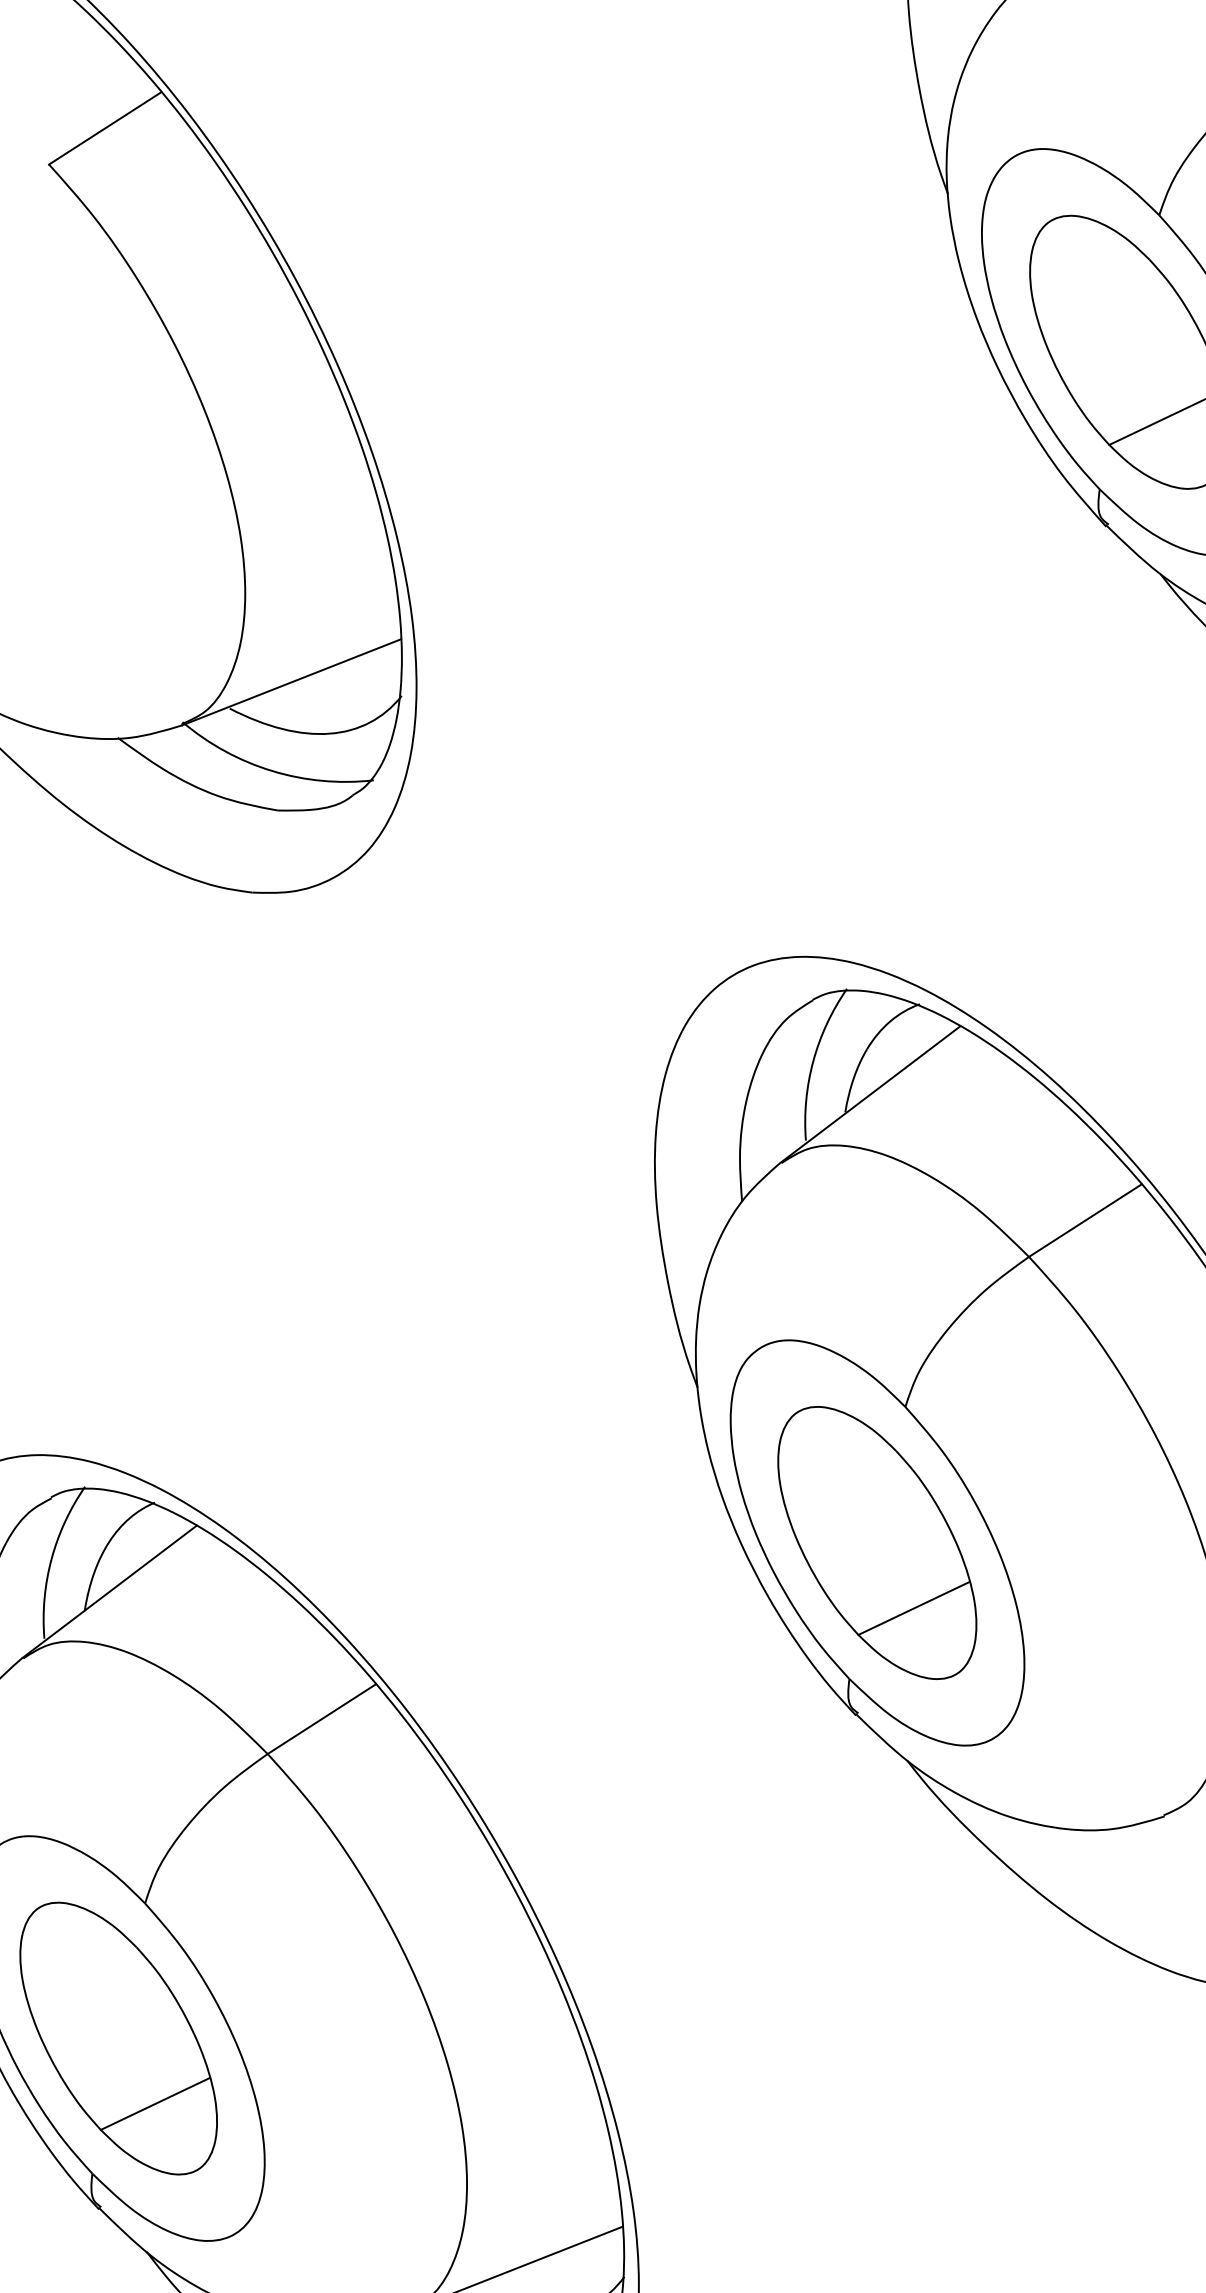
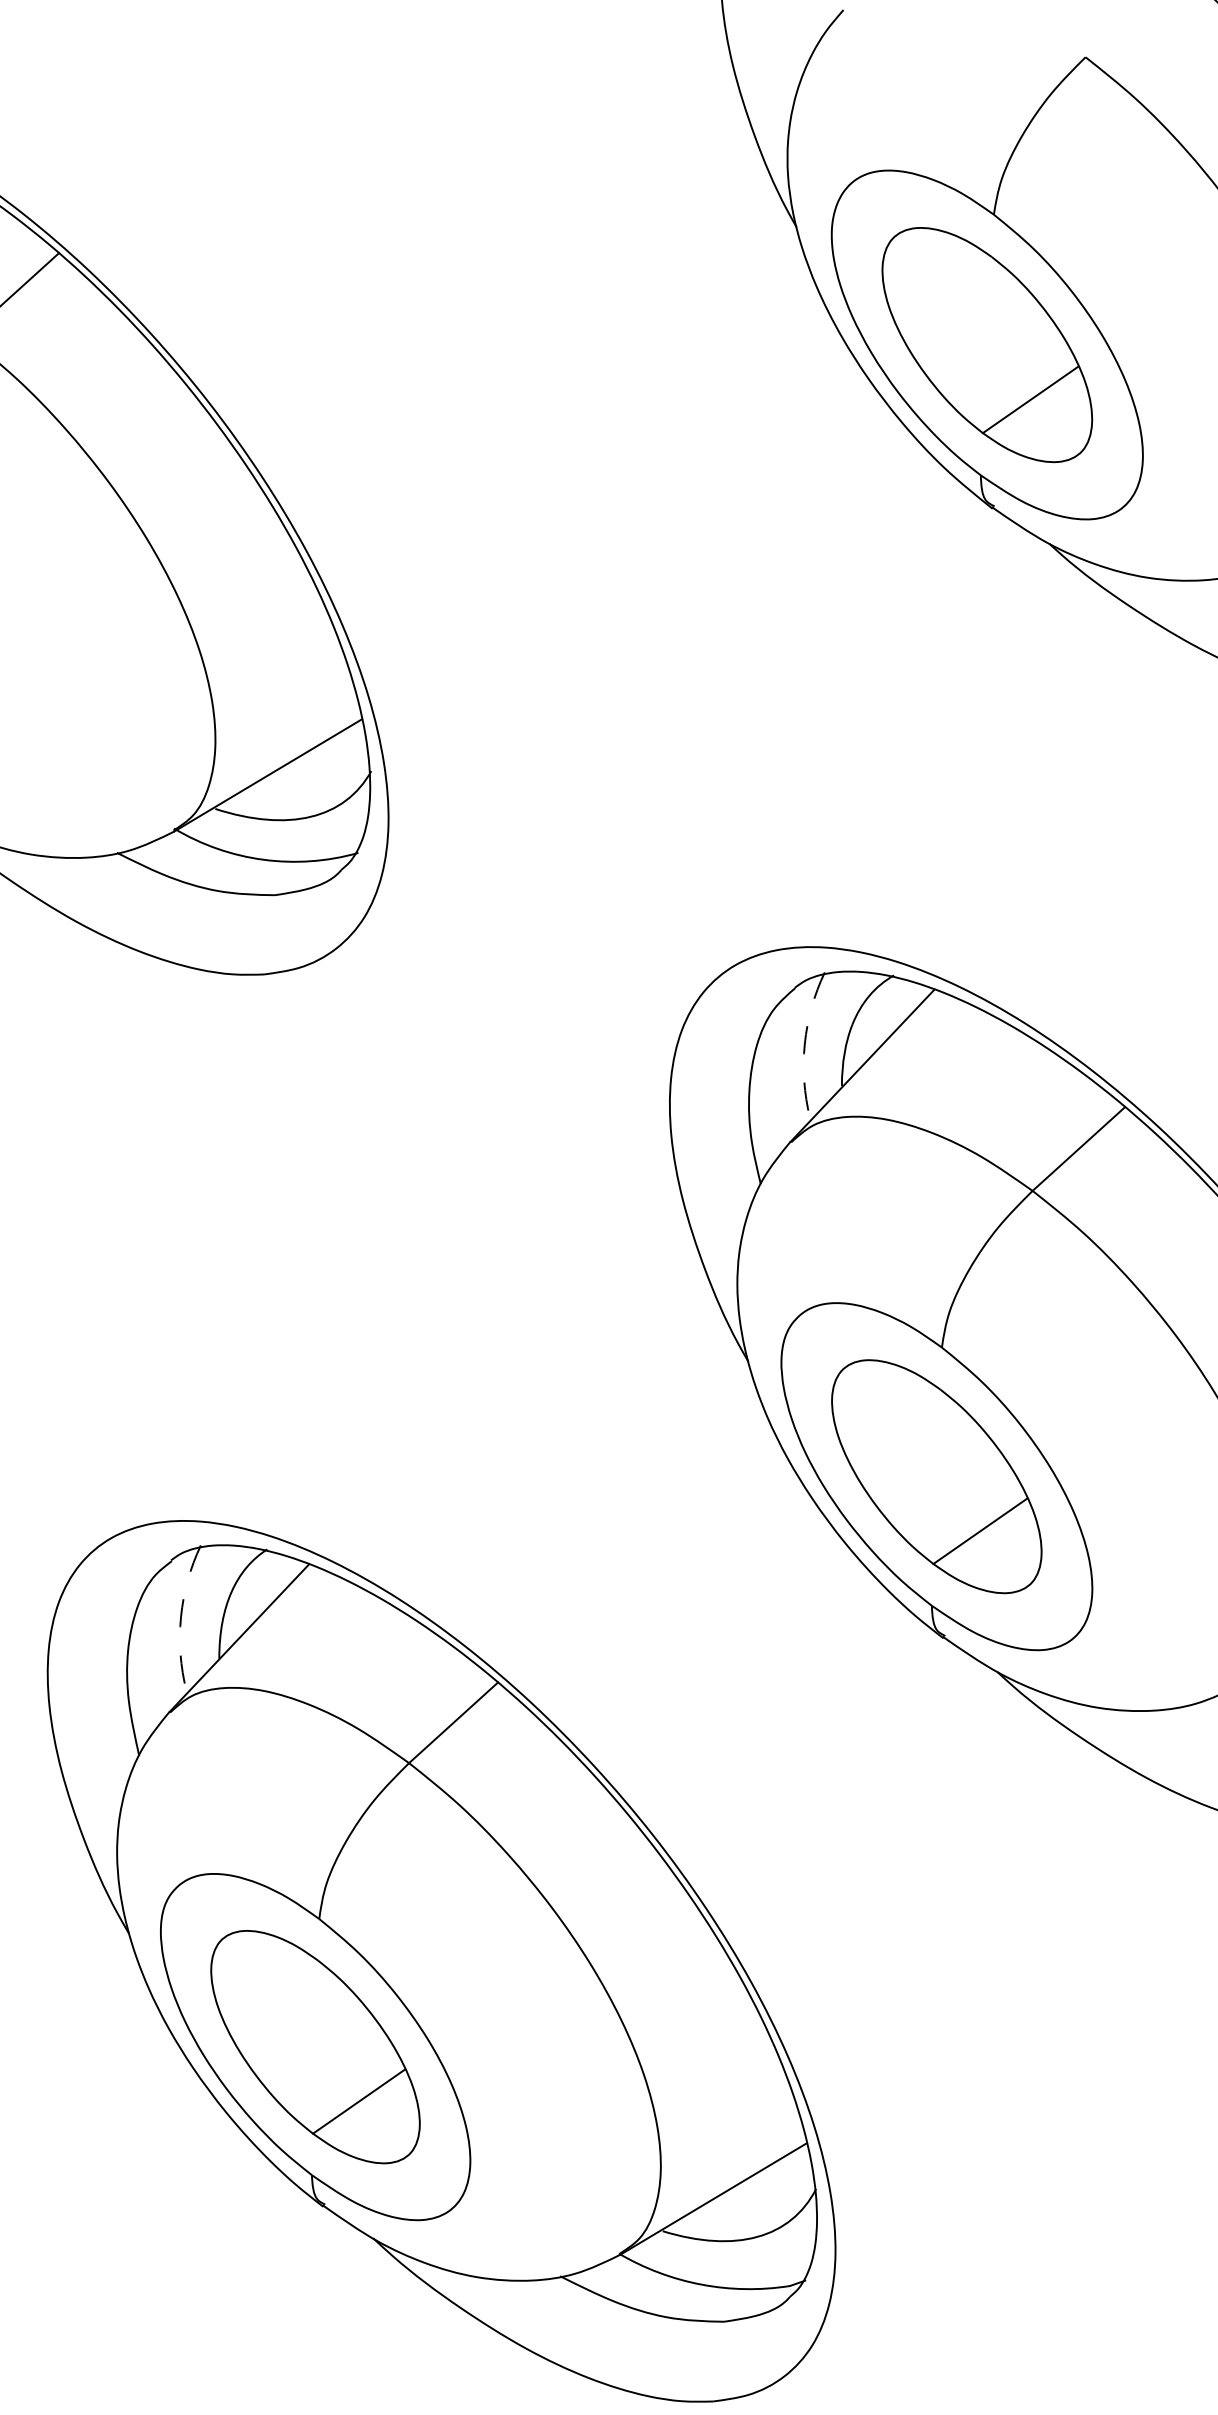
arc: (813, 1060) -> (804, 1043), solid -> dashed
arc: (52, 1559) -> (181, 1617), solid -> dashed

